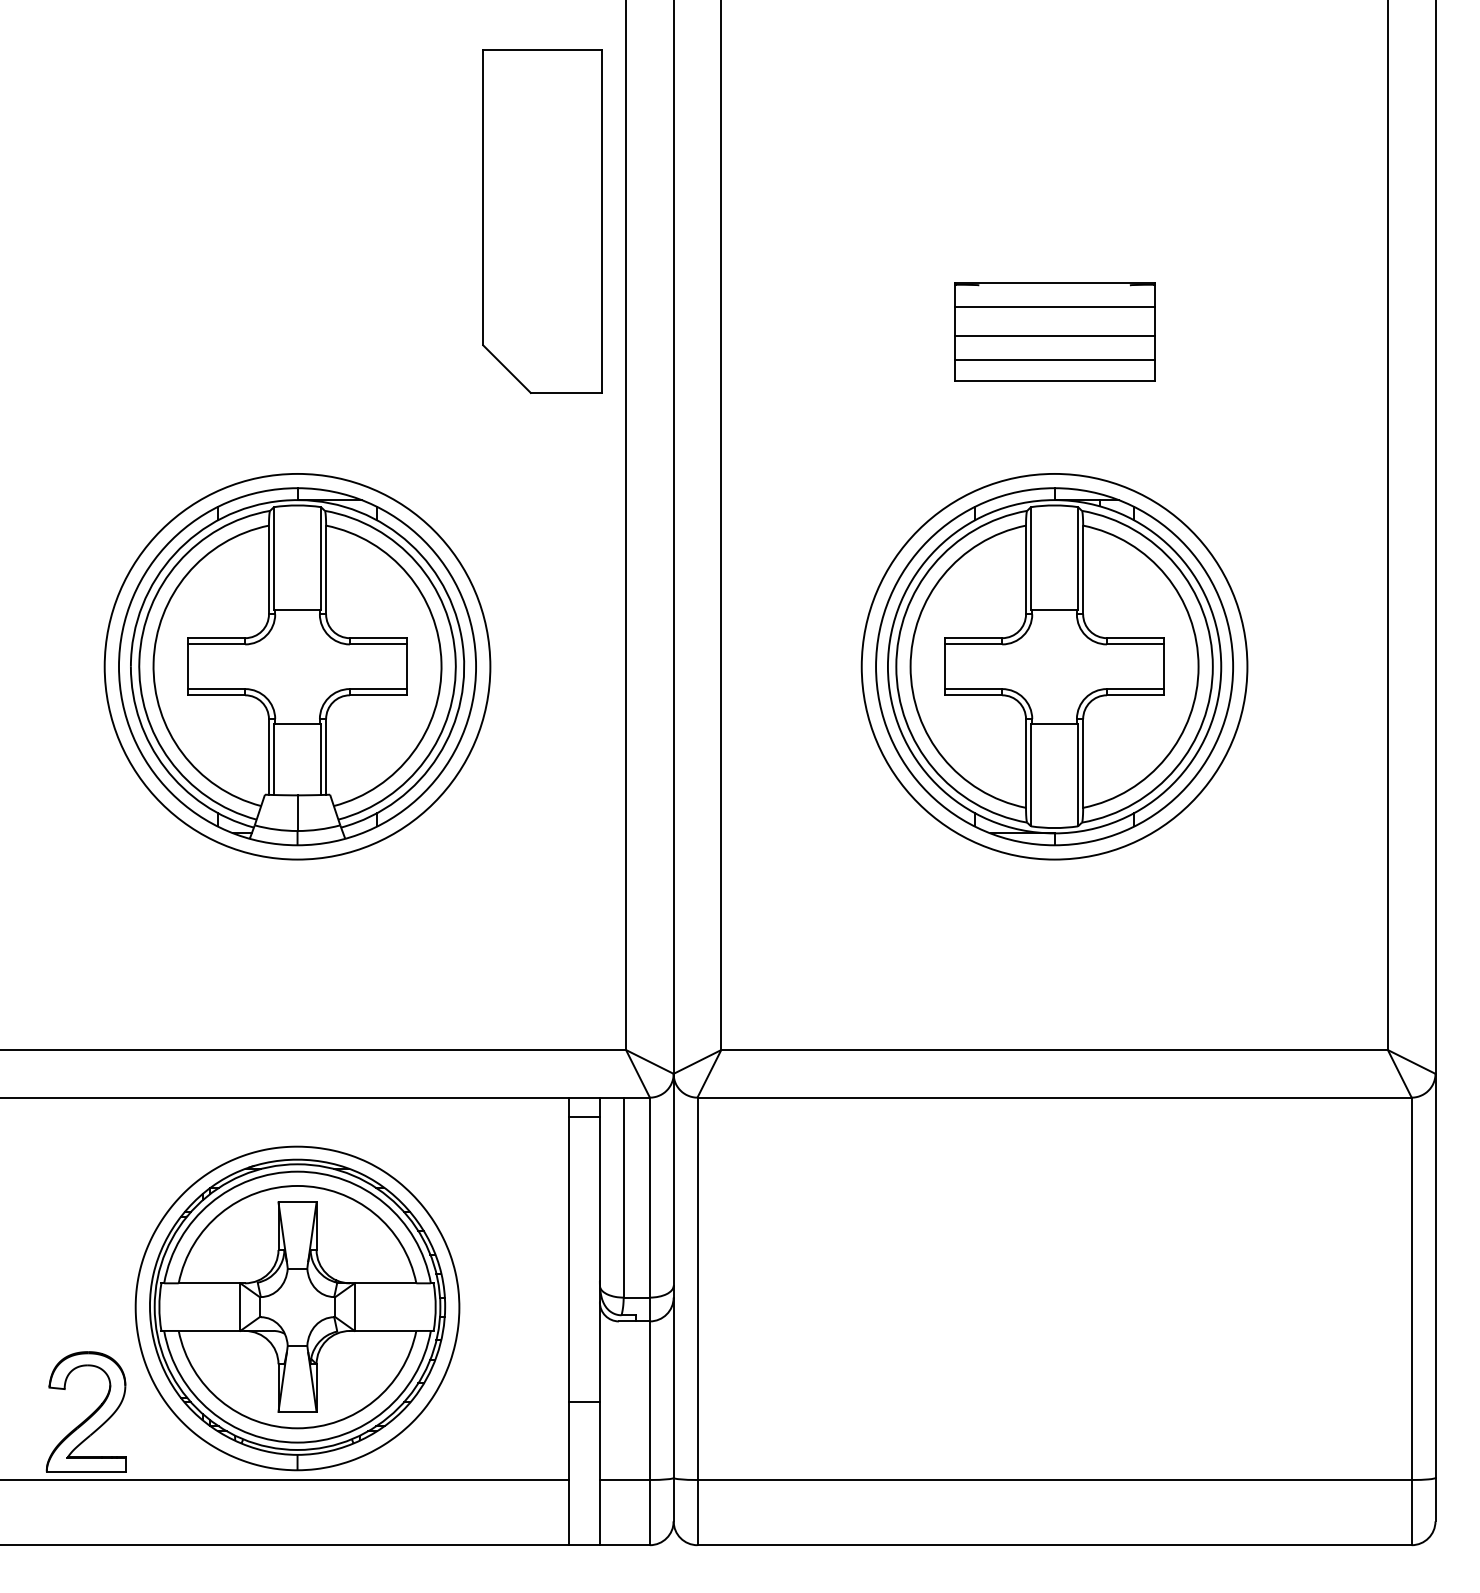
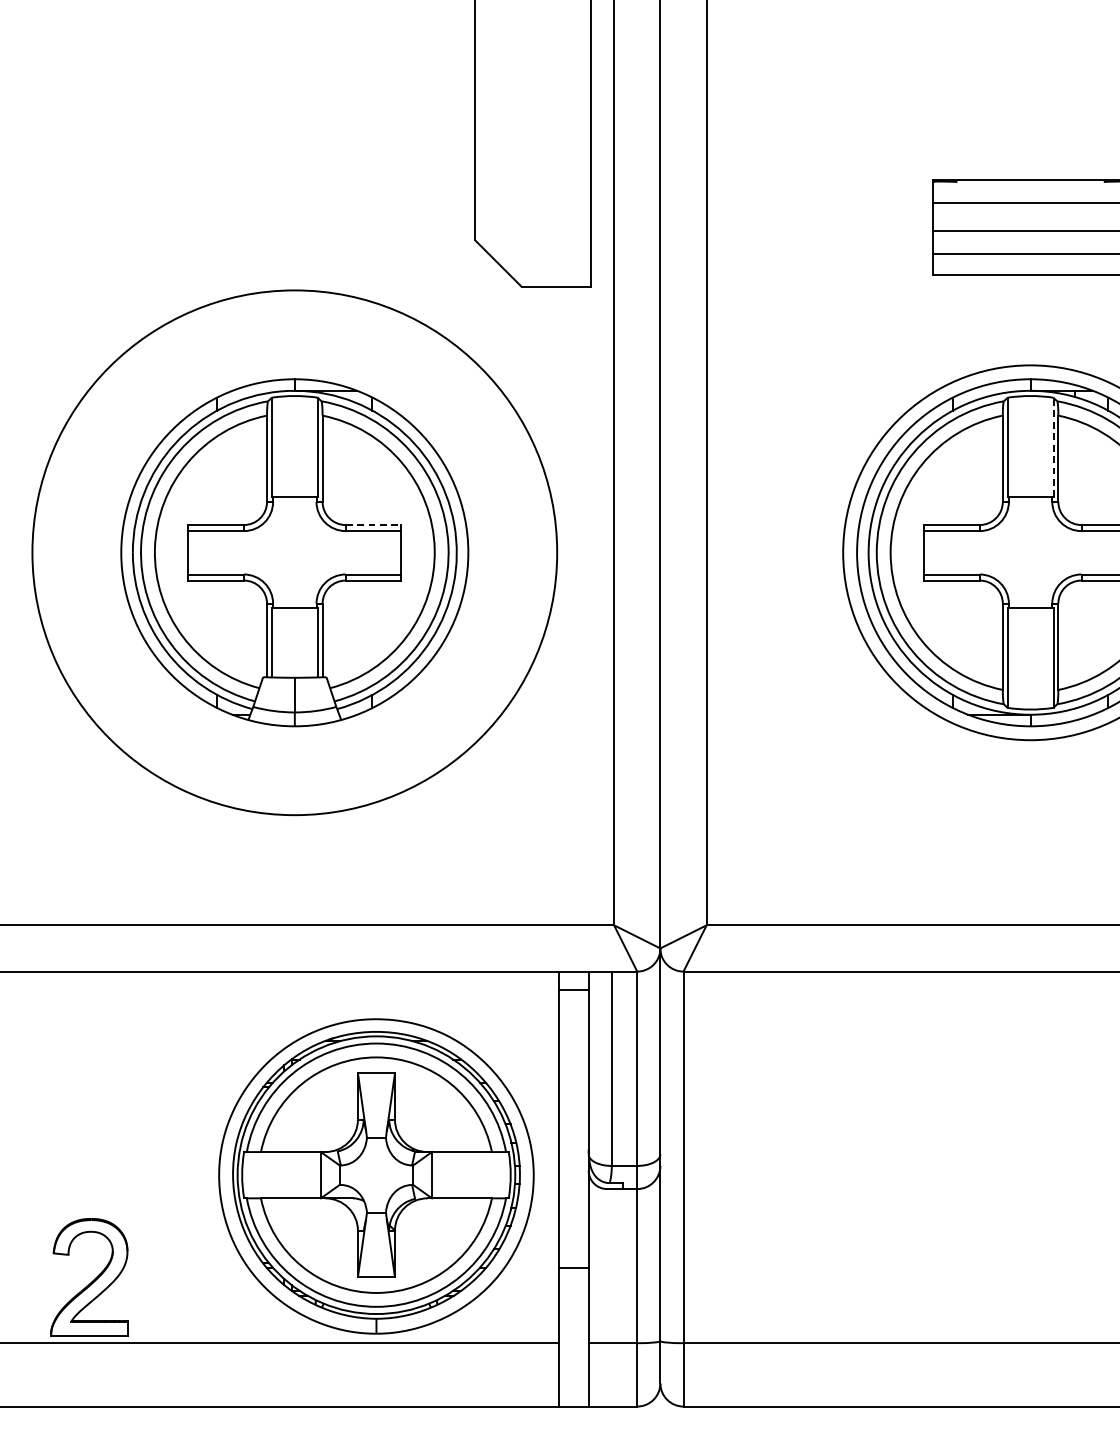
line: (1078, 557) -> (1053, 446), solid -> dashed
line: (378, 638) -> (373, 525), solid -> dashed
circle: (297, 666) -> (294, 552), size x1.4
part: (297, 1308) -> (376, 1176), moved

